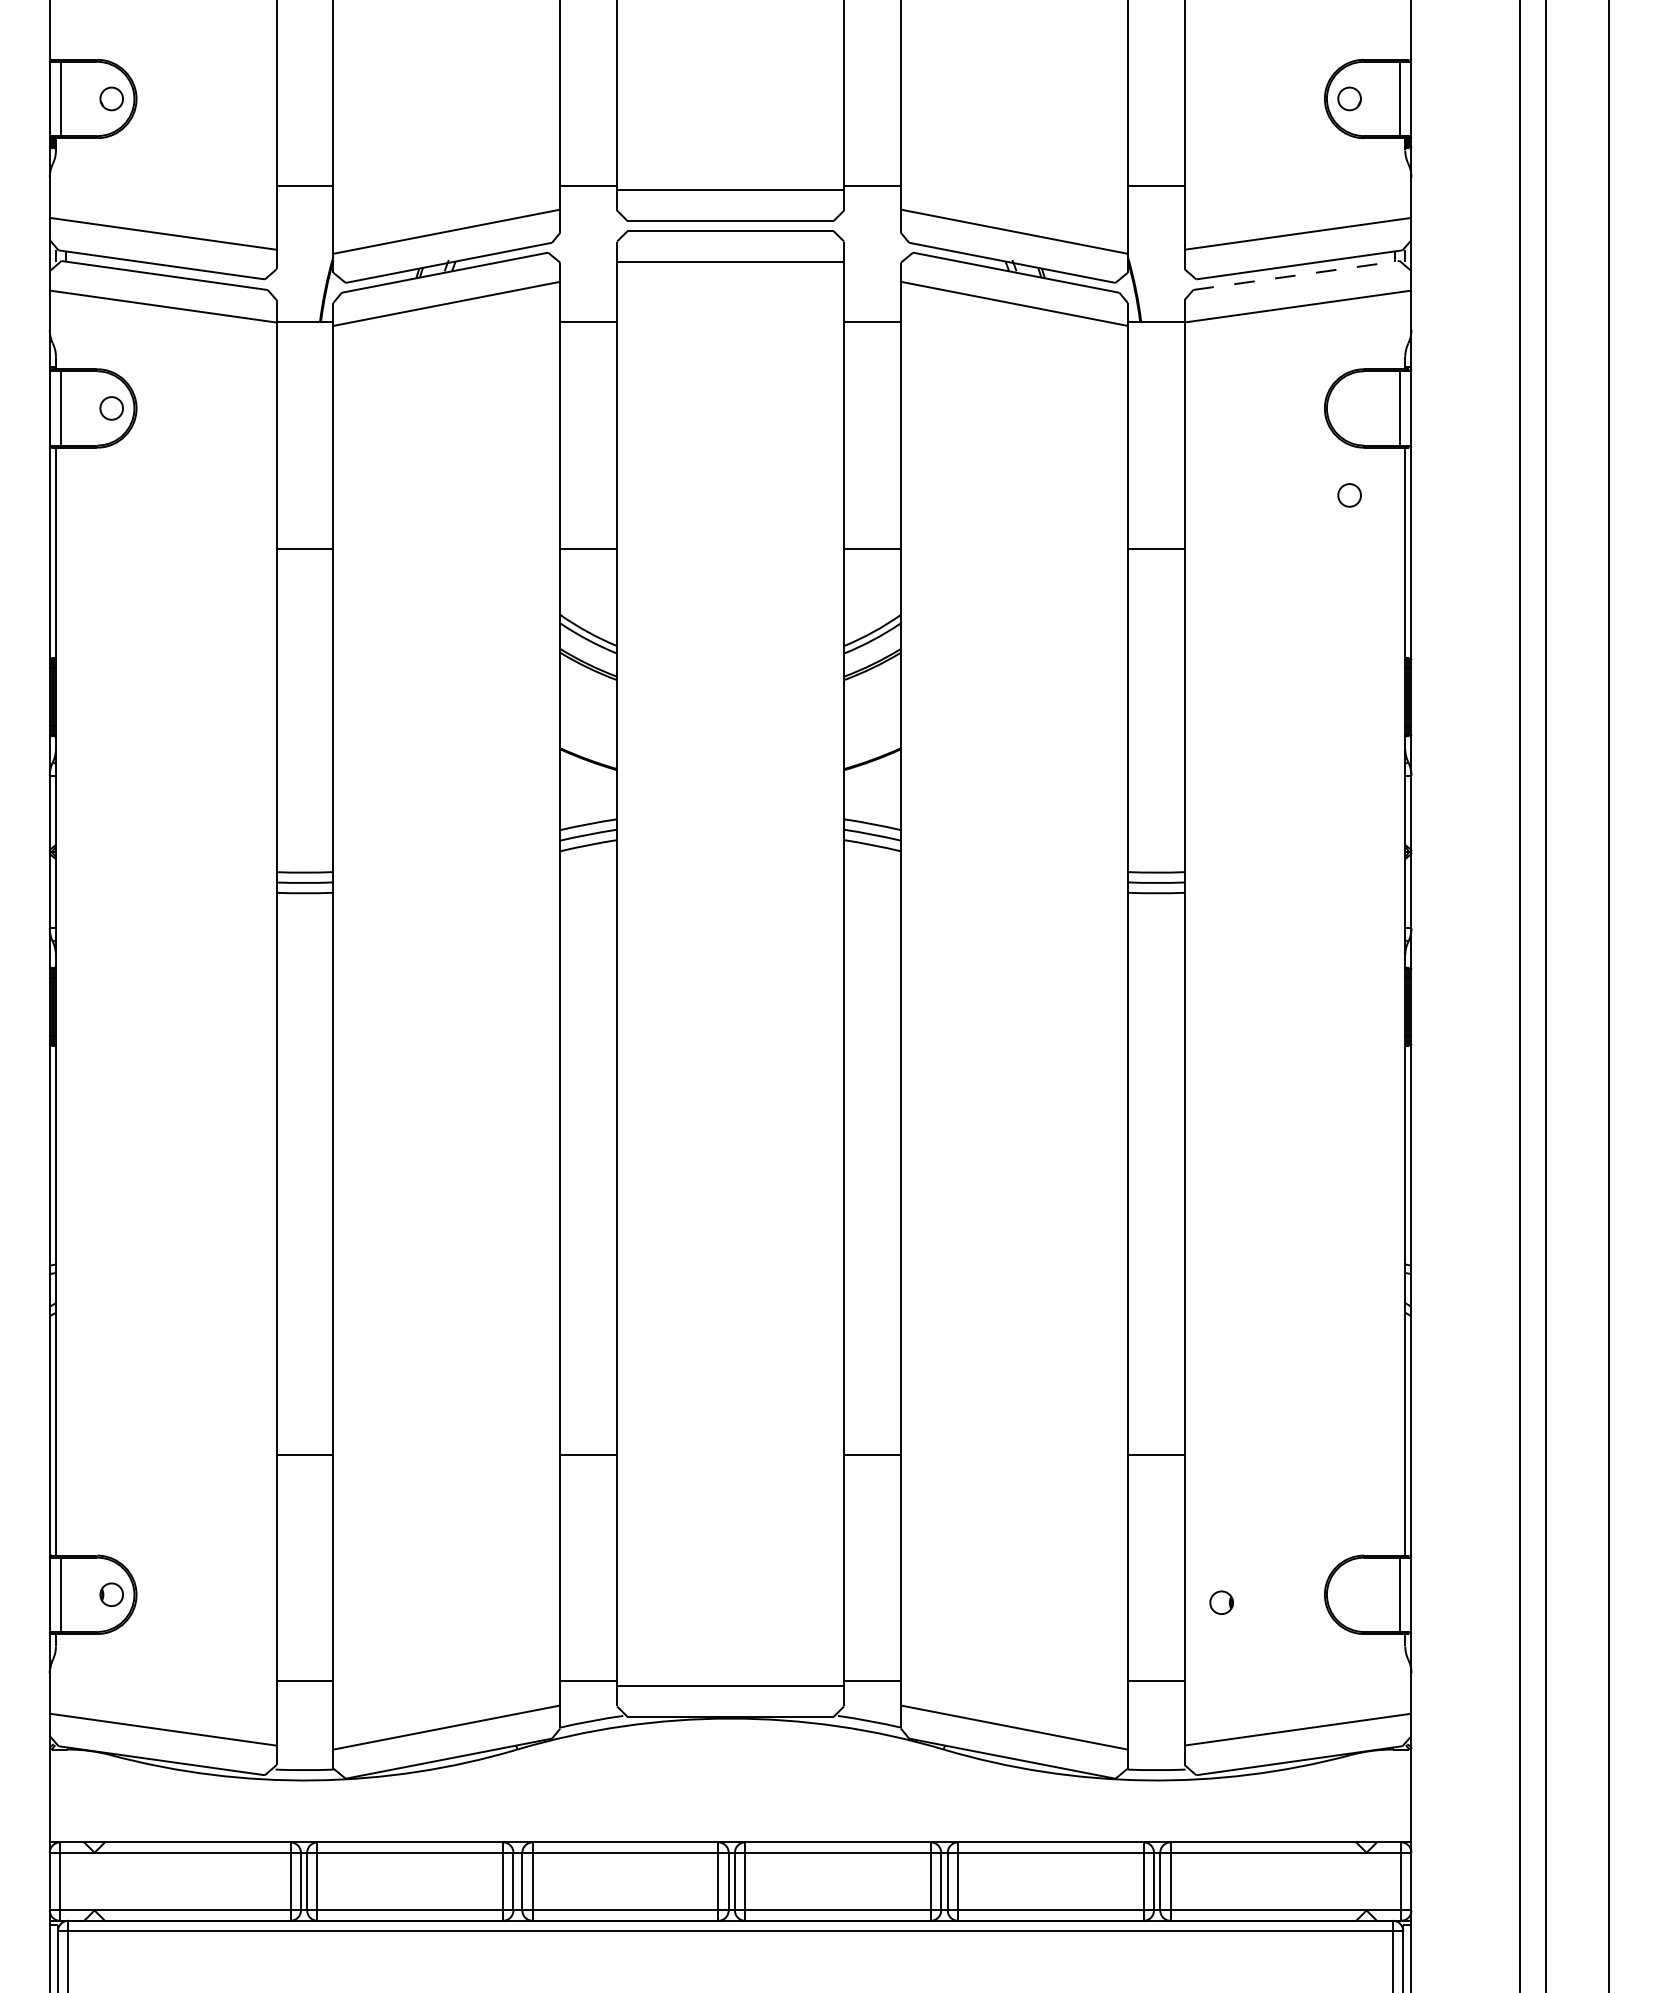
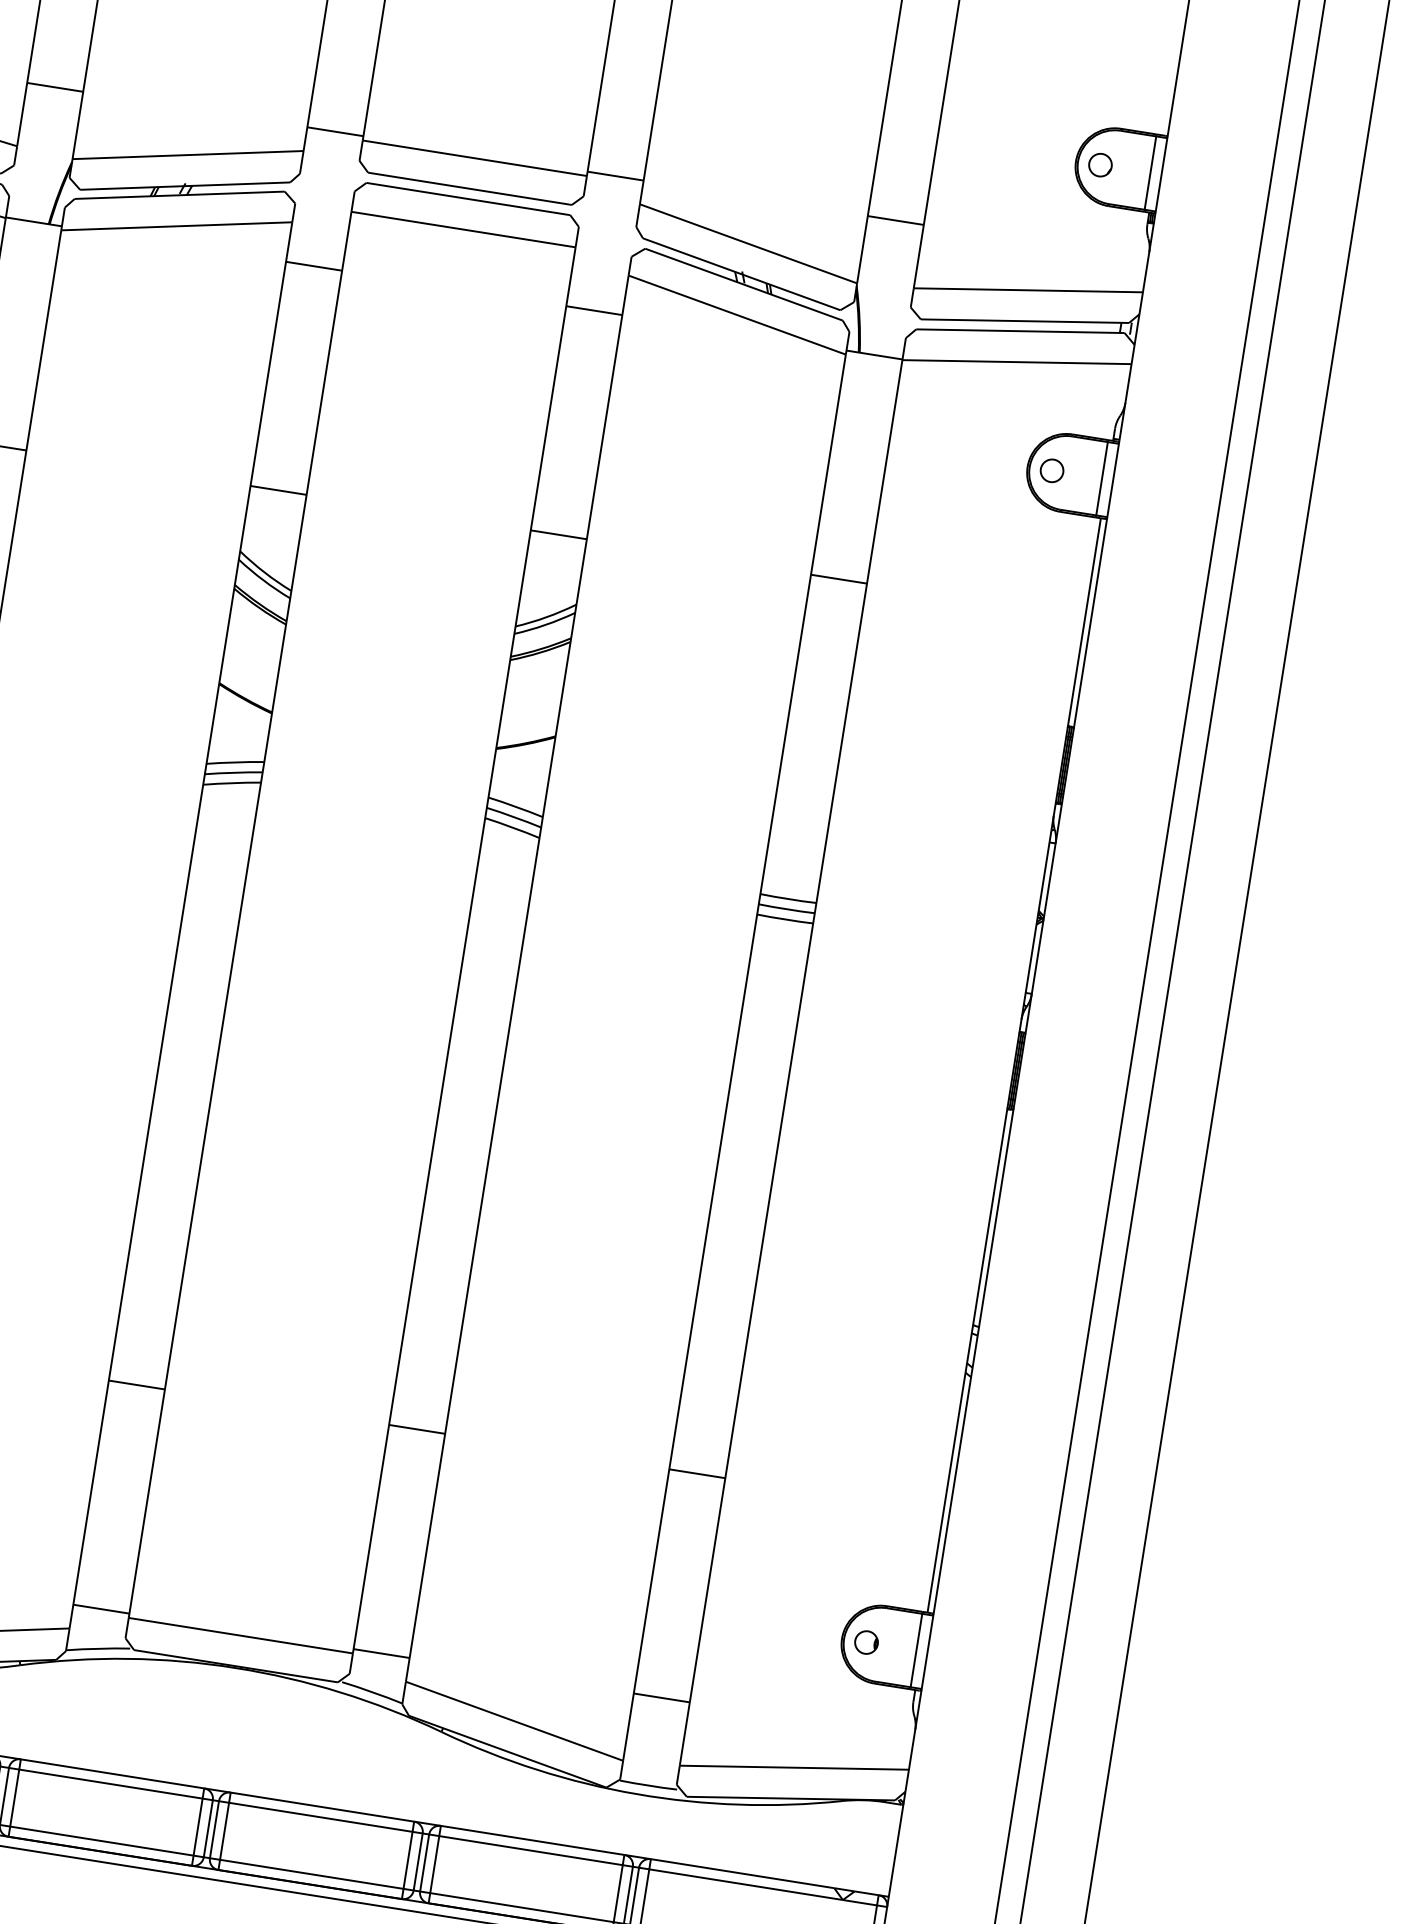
line: (1297, 275) -> (1021, 331), dashed -> solid
part: (1349, 495) -> (1051, 470), moved
part: (1221, 1602) -> (866, 1642), moved

